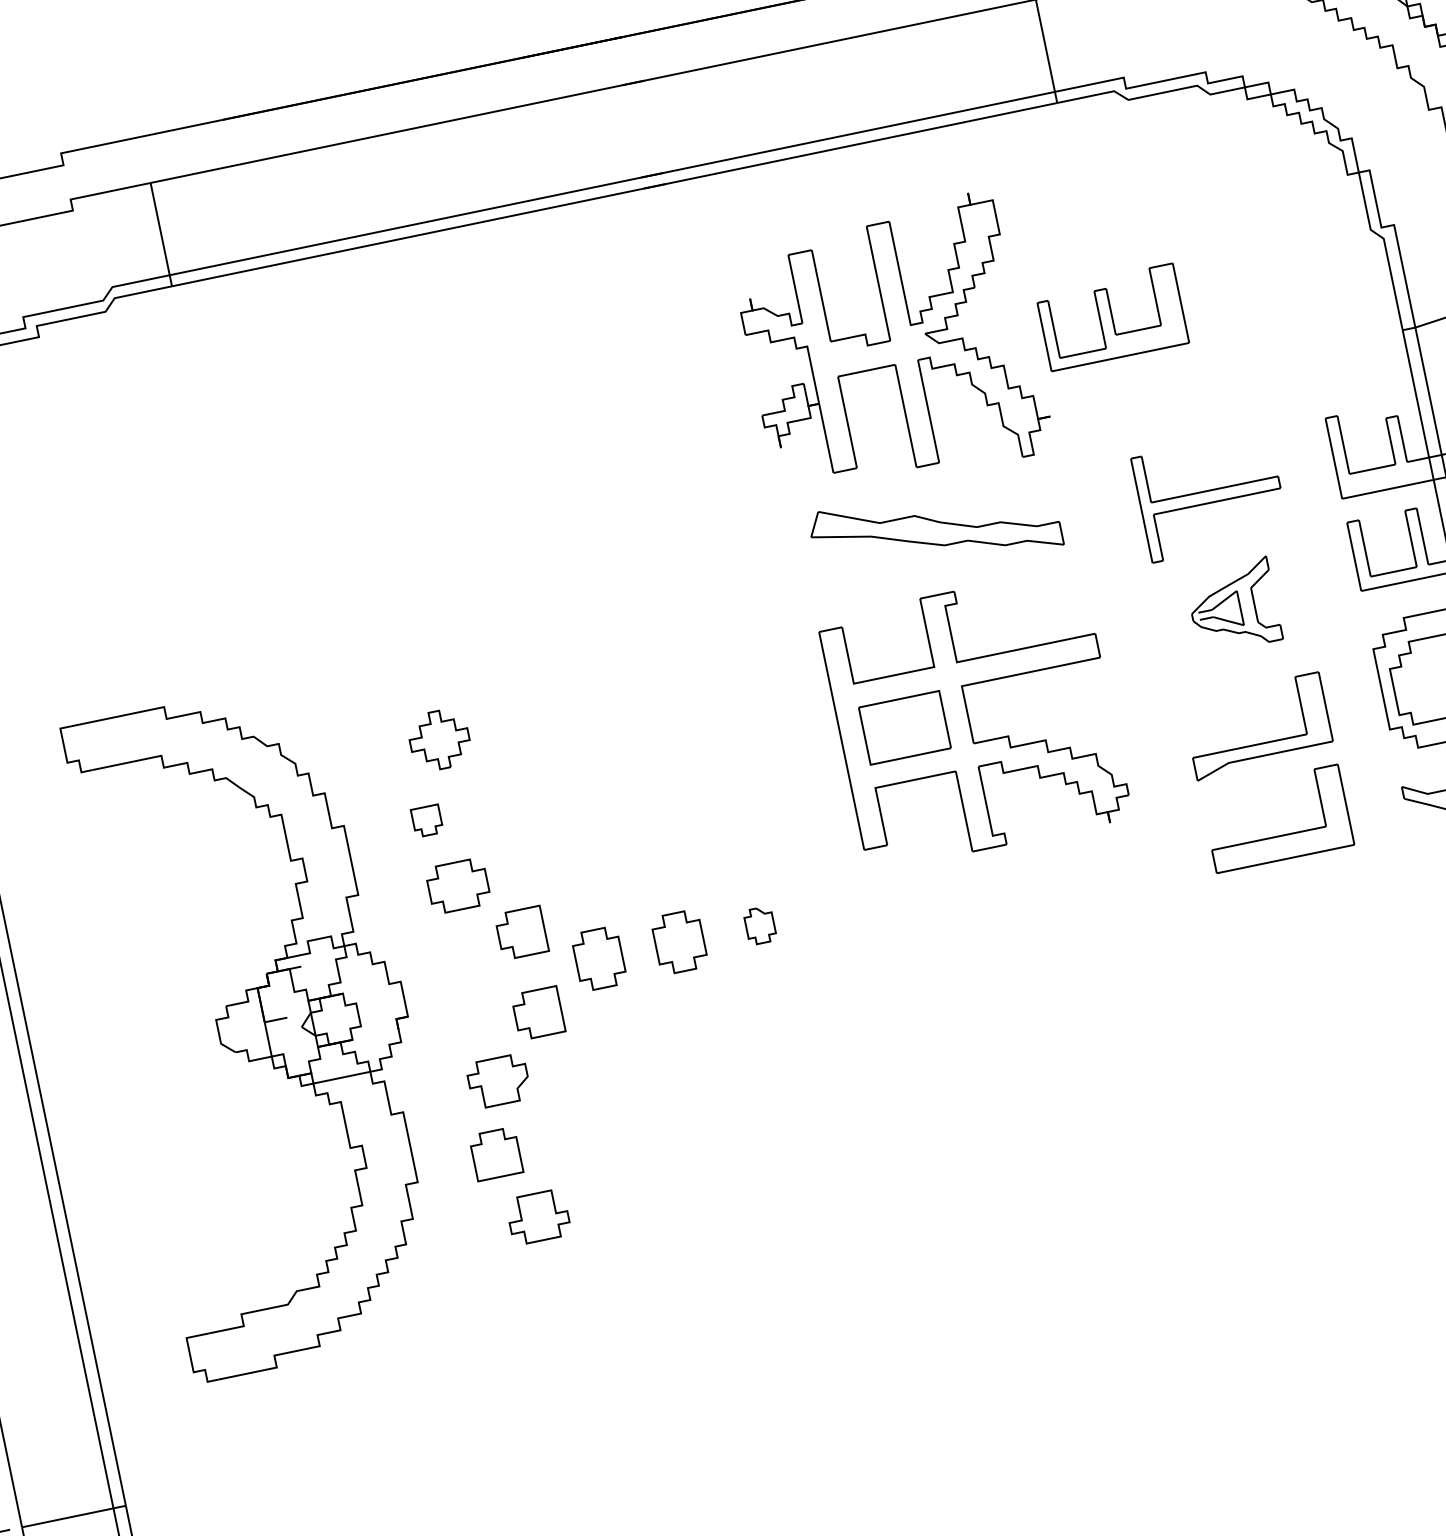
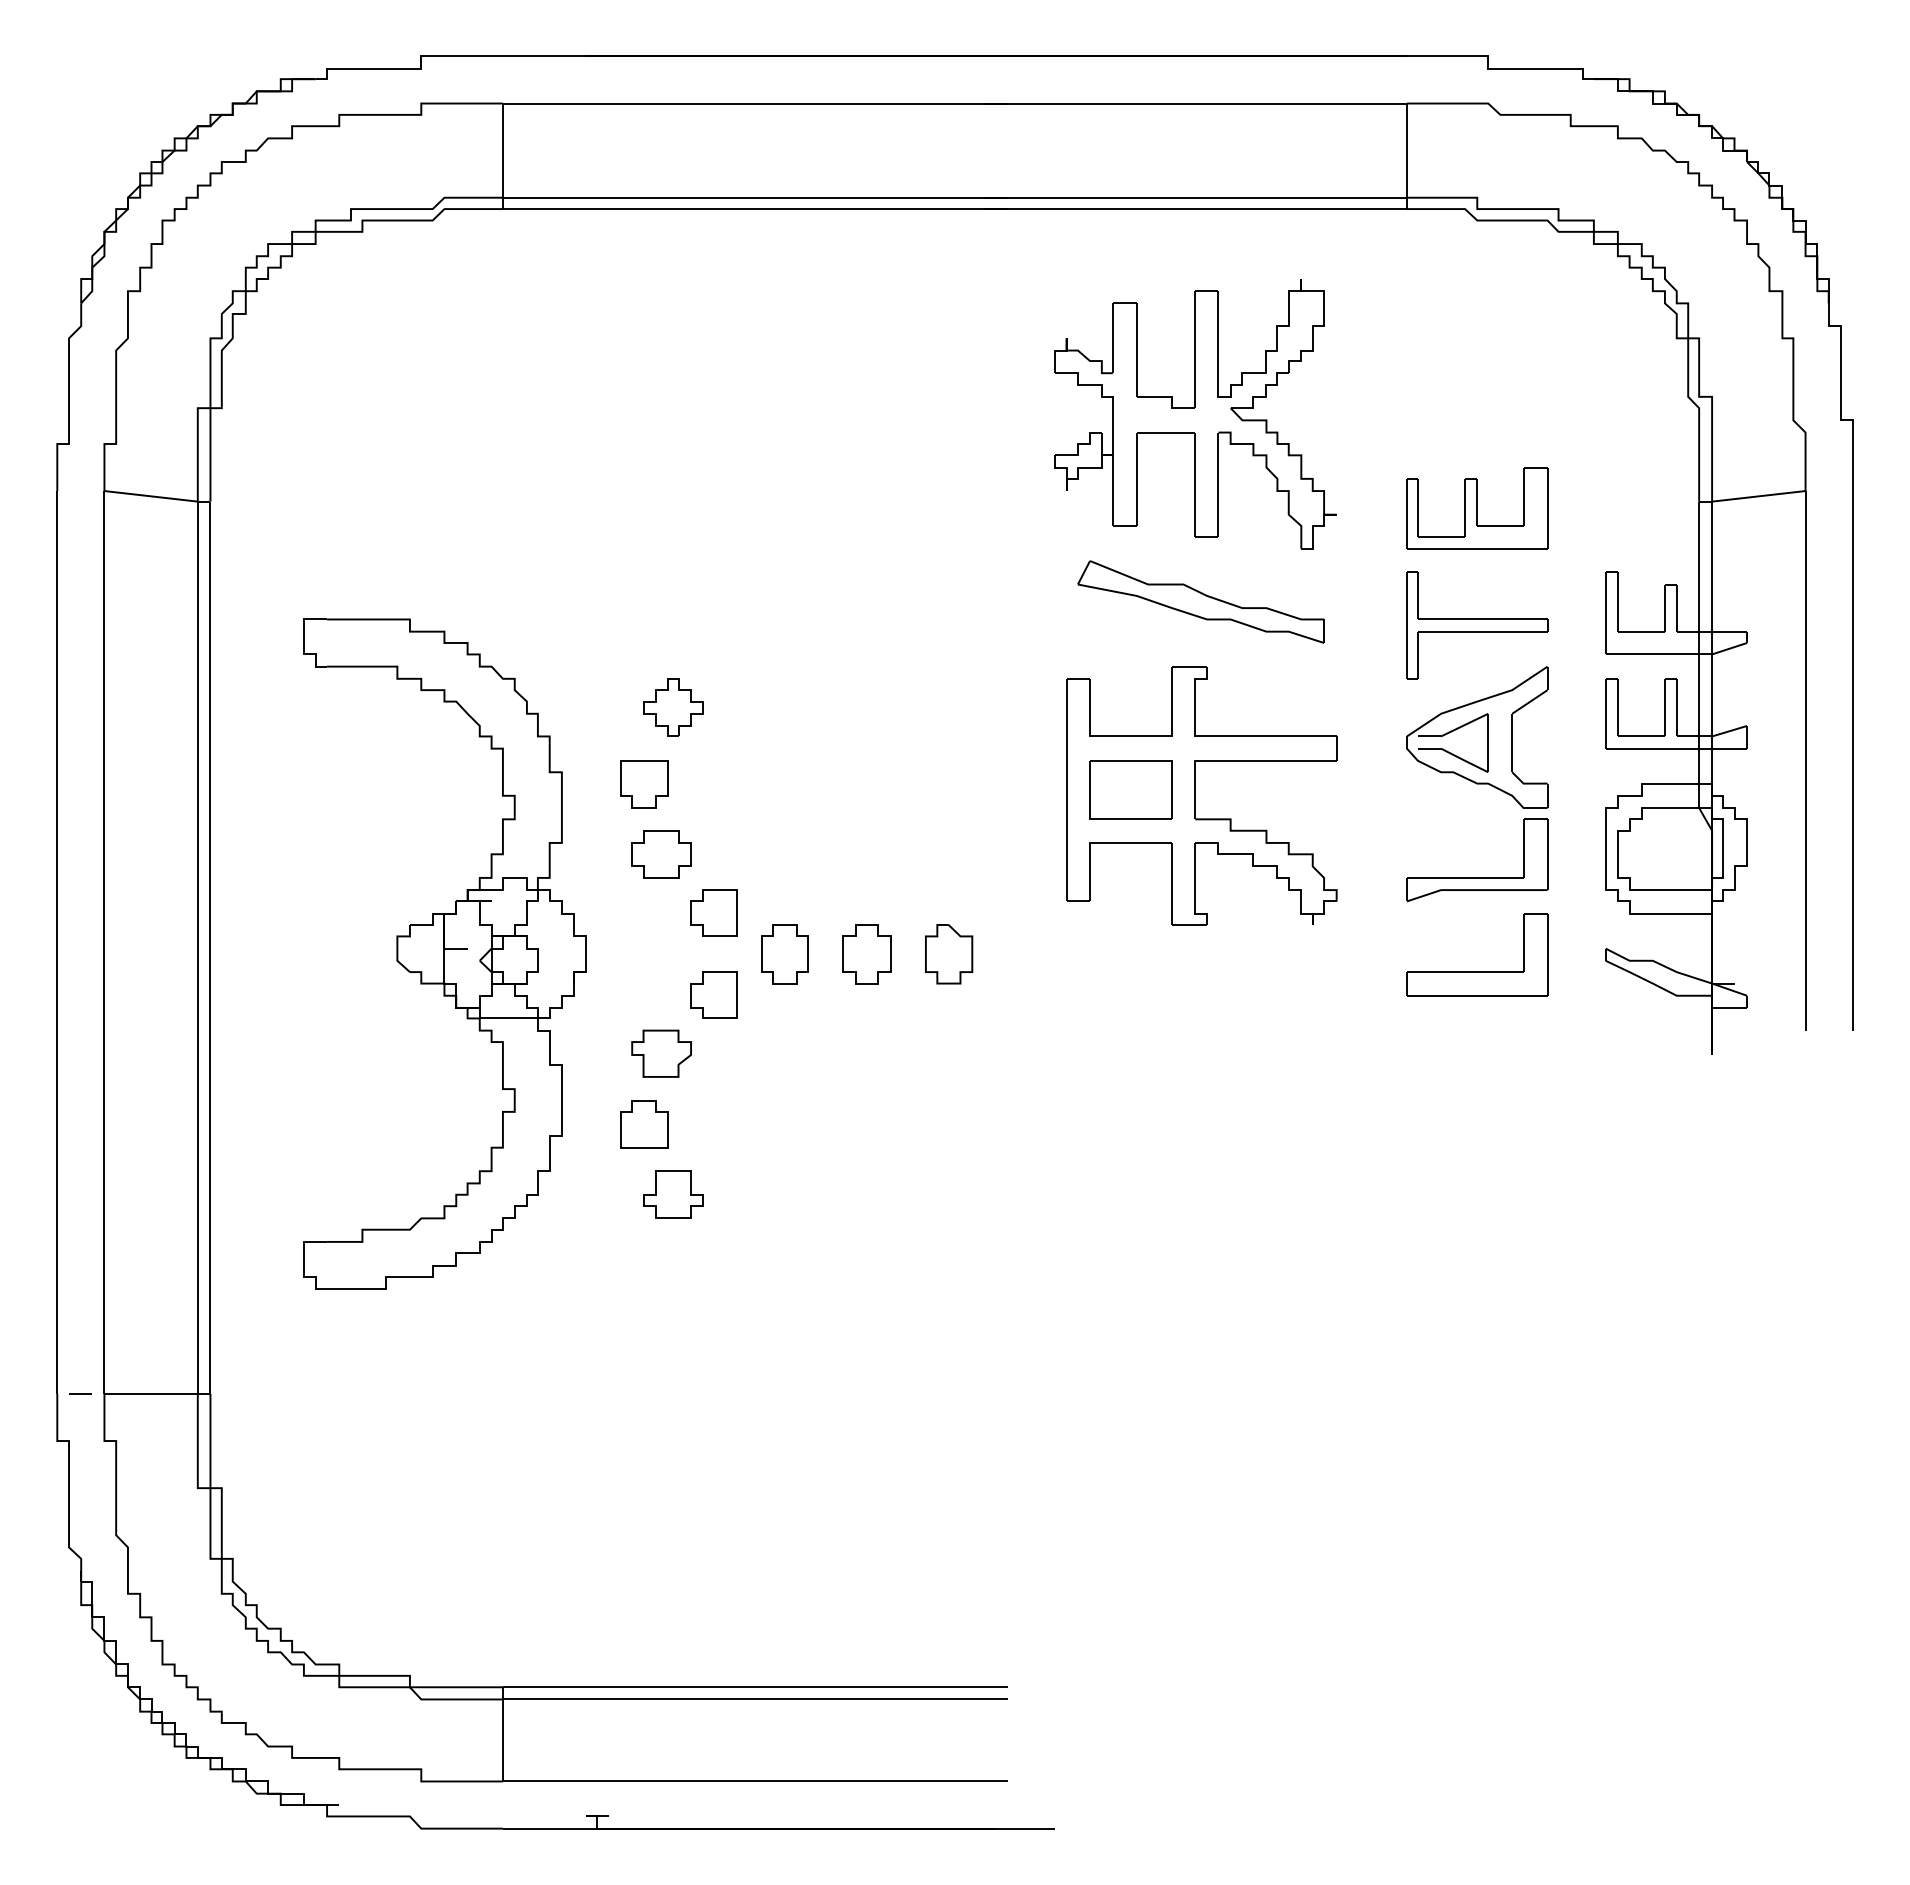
part: (1112, 317) -> (1477, 508), moved
part: (1233, 606) -> (1477, 737), size x1.67
part: (427, 821) -> (644, 784), size x1.67
part: (760, 925) -> (949, 954), size x1.67

